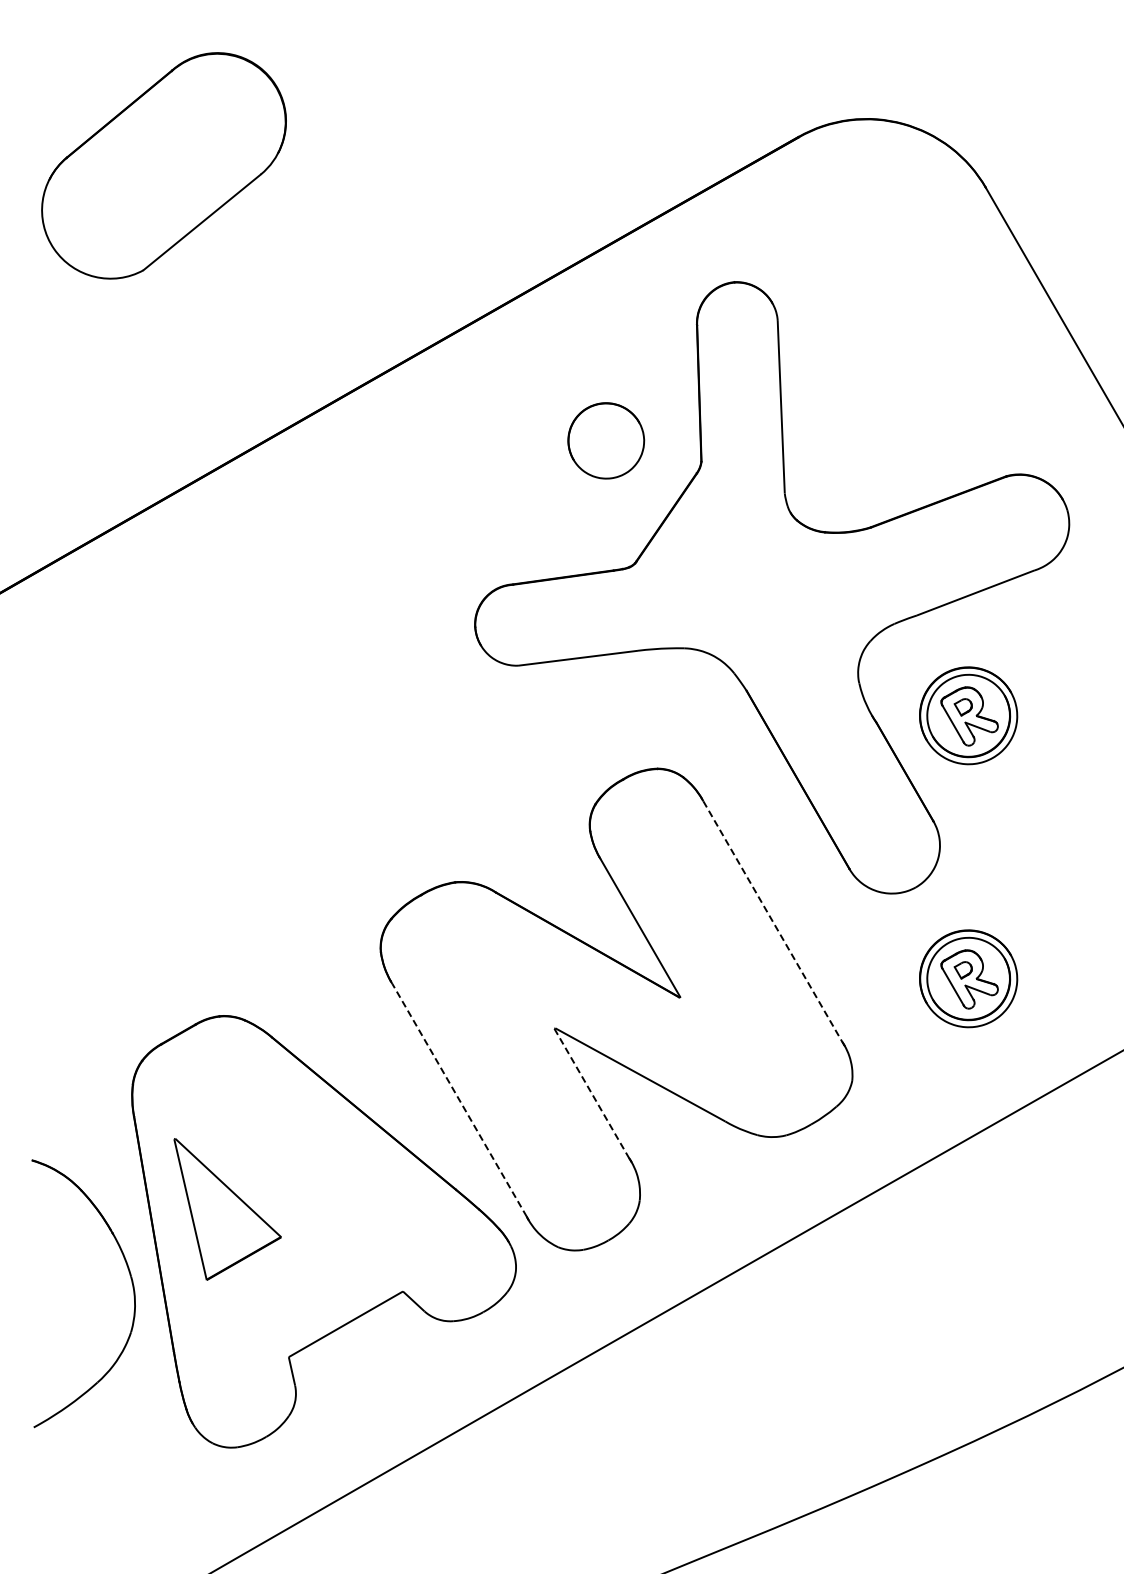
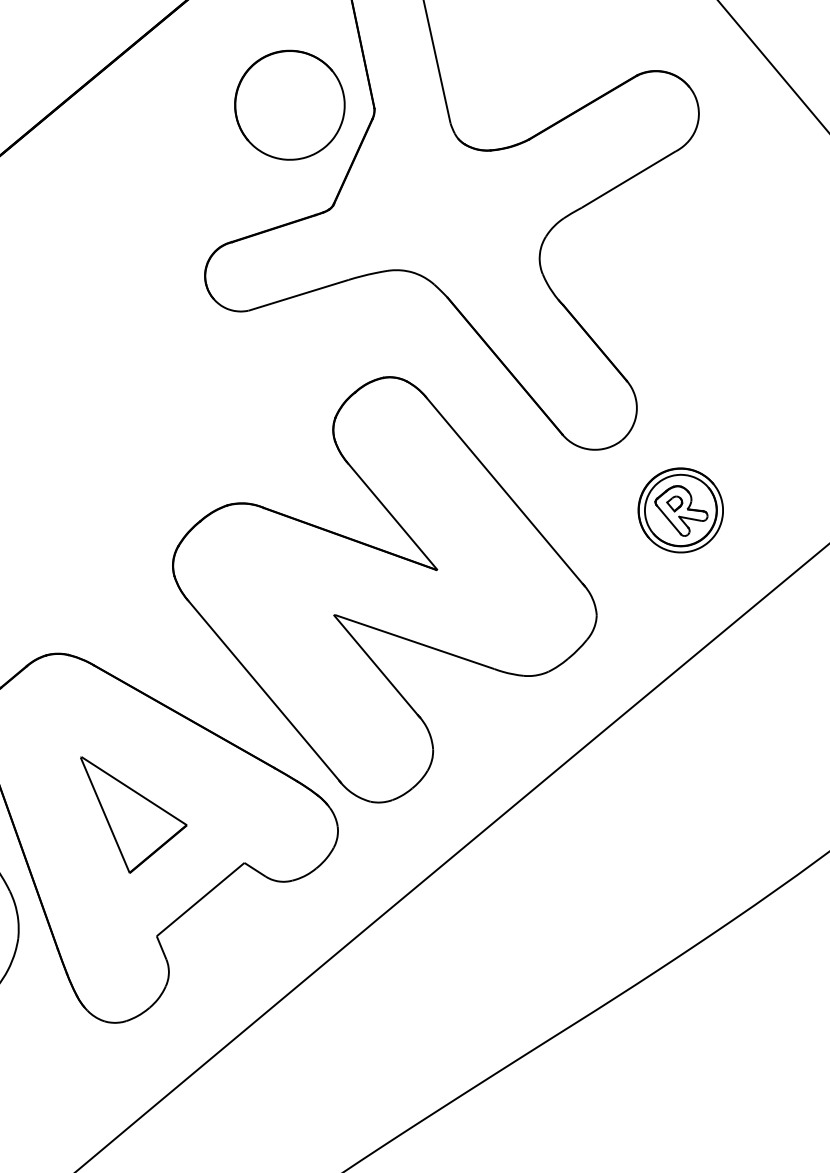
part: (606, 440) -> (290, 104), size x1.67
part: (968, 715) -> (641, 285), removed
line: (773, 922) -> (505, 491), dashed -> solid
line: (591, 1093) -> (375, 665), dashed -> solid
line: (459, 1099) -> (263, 690), dashed -> solid
part: (227, 1209) -> (136, 809), moved

